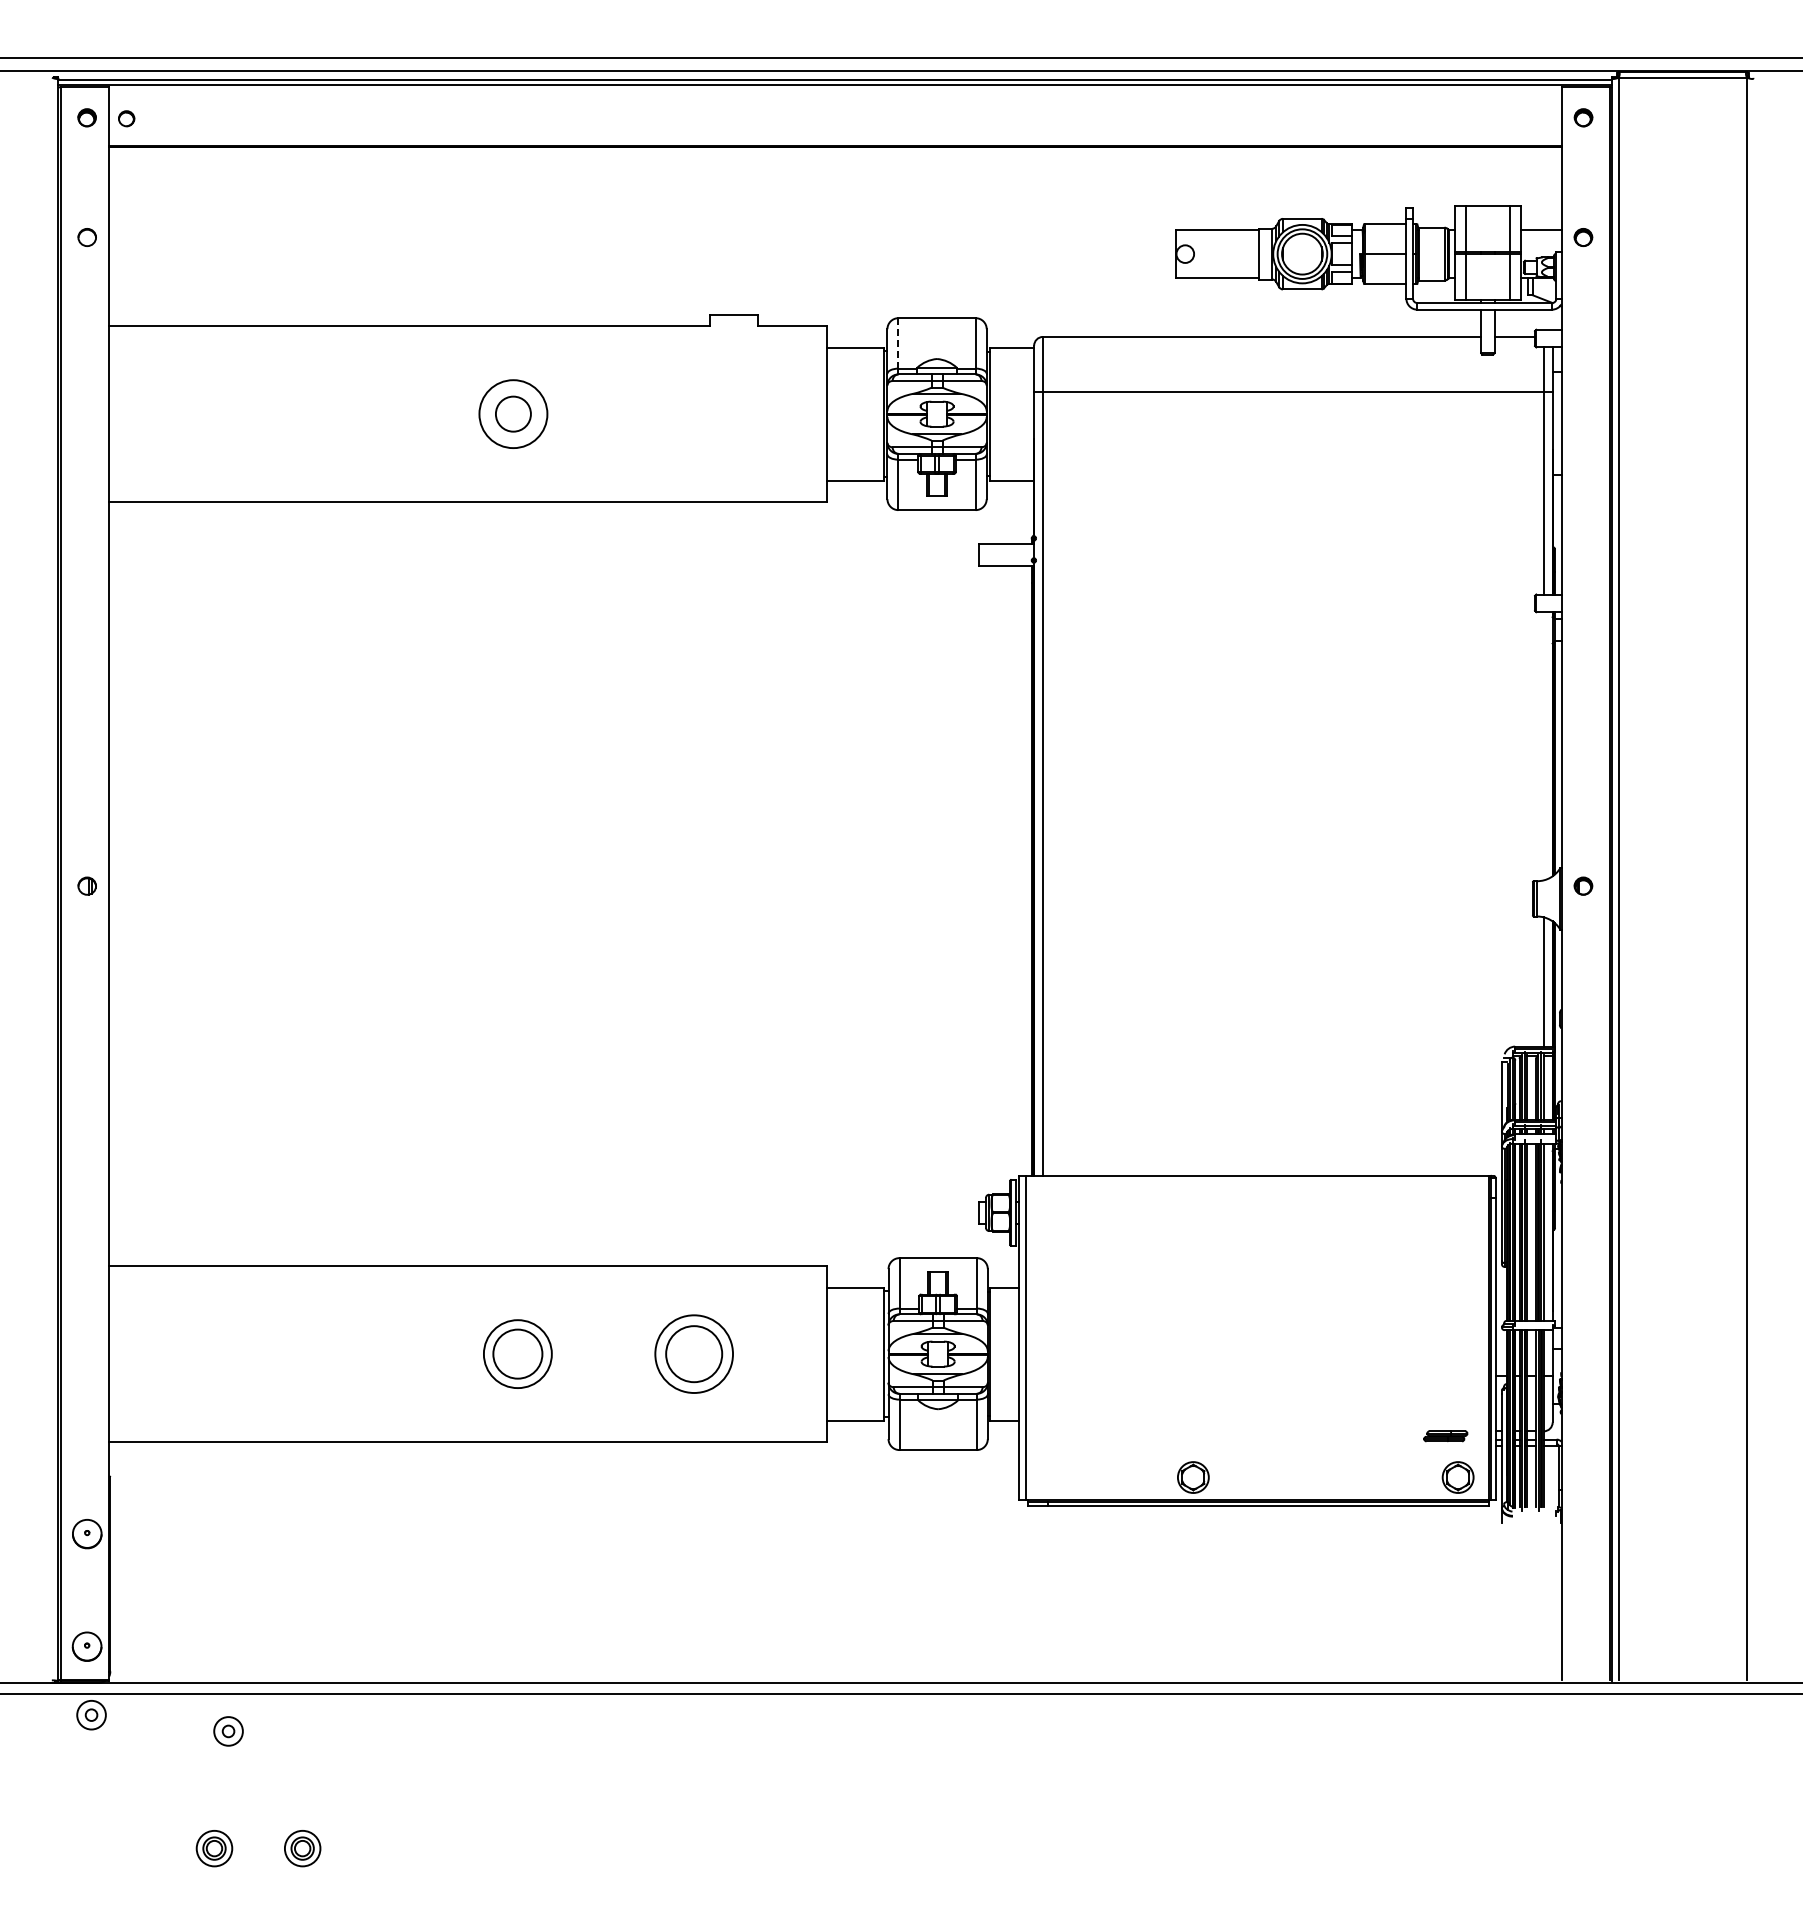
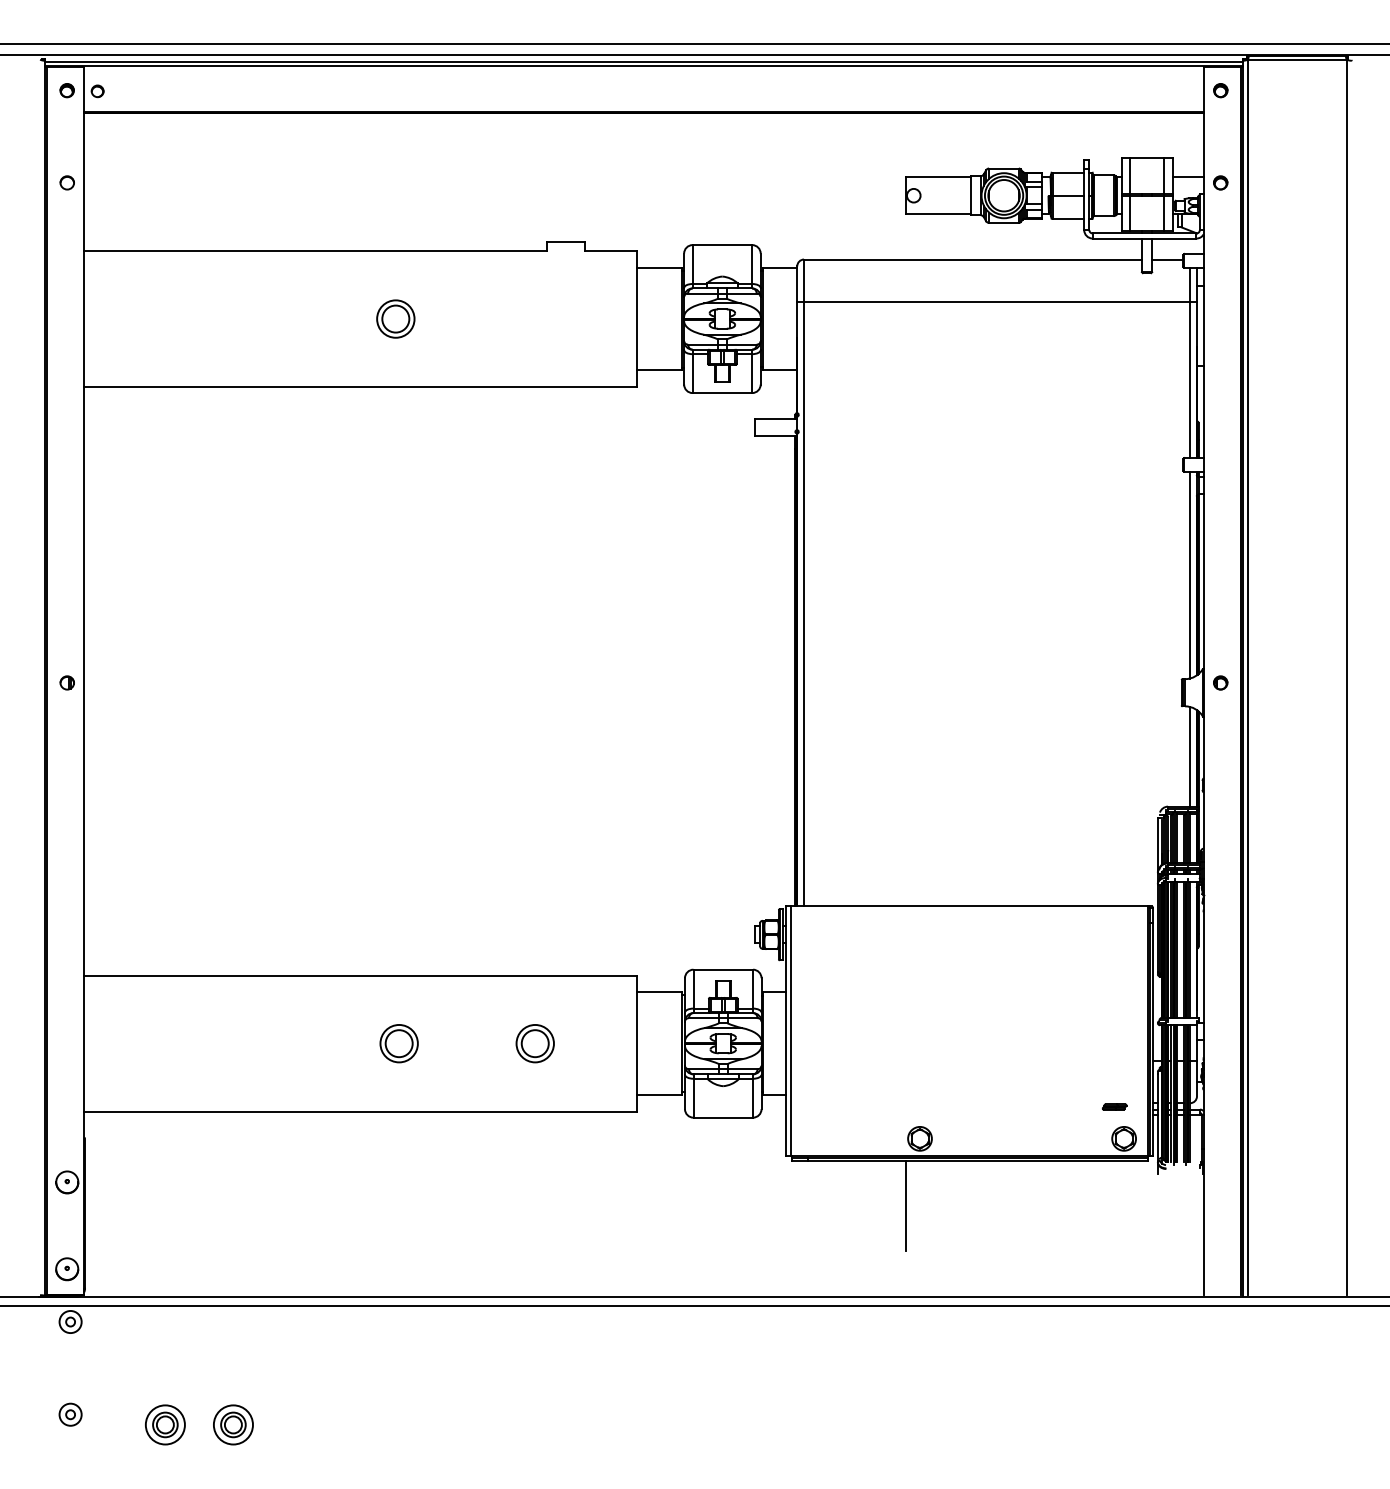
line: (898, 342) -> (692, 263), dashed -> solid
circle: (513, 413) -> (395, 318), size x0.71
line: (1543, 746) -> (1189, 575), added
part: (517, 1353) -> (398, 1043), size x0.71
part: (694, 1353) -> (535, 1043), size x0.62
part: (1445, 1436) -> (1114, 1107), size x0.71
line: (1175, 1564) -> (906, 1205), added
part: (228, 1731) -> (70, 1414), moved
part: (214, 1848) -> (165, 1424), size x1.43
part: (302, 1848) -> (233, 1424), size x1.43

